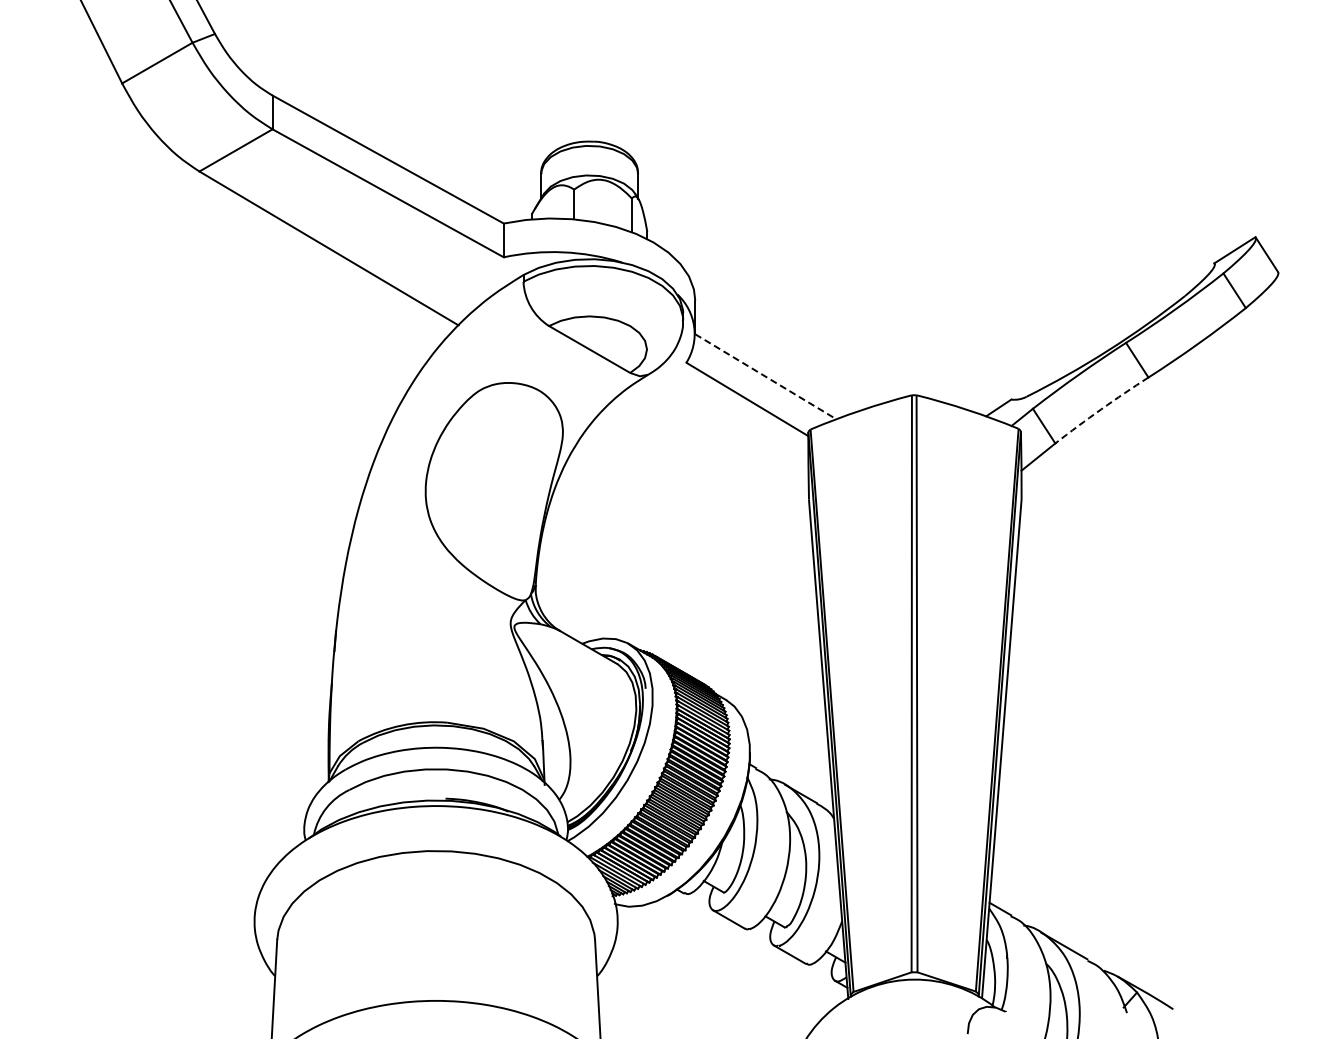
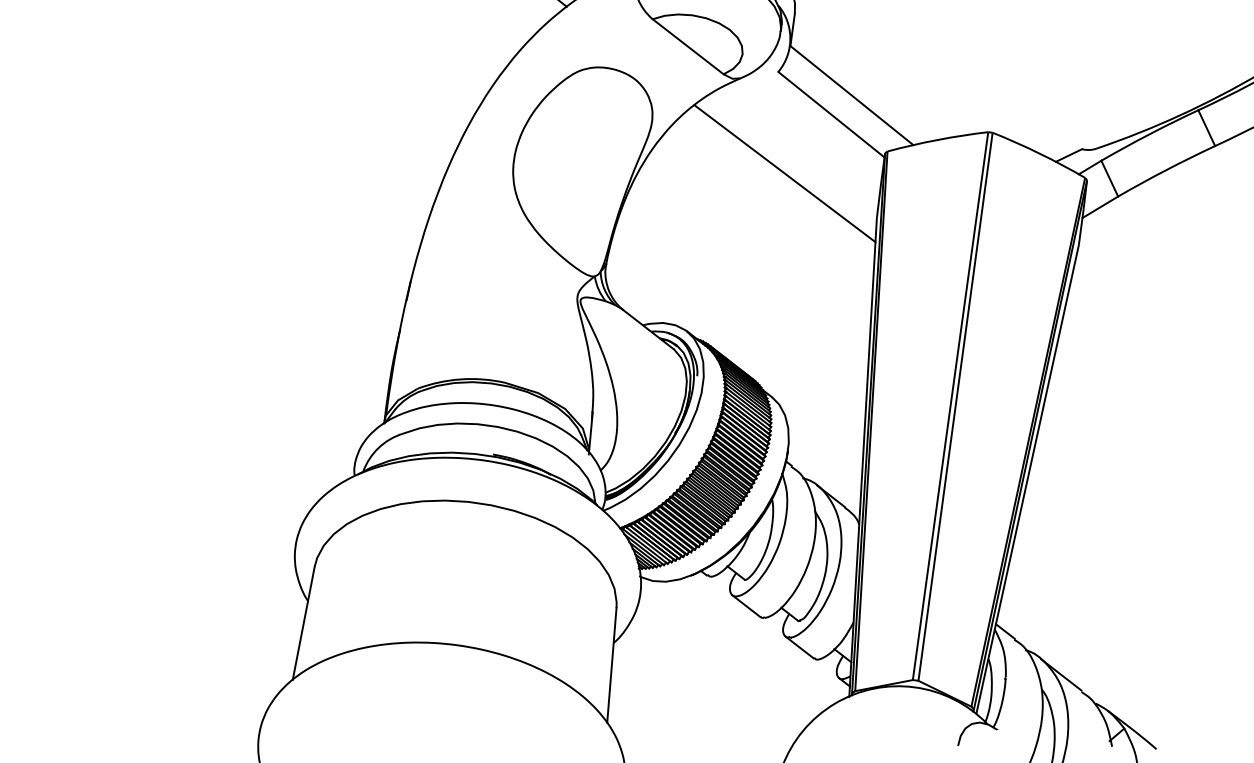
line: (766, 377) -> (852, 96), dashed -> solid
arc: (1101, 409) -> (1166, 170), dashed -> solid
line: (707, 466) -> (784, 173), added

